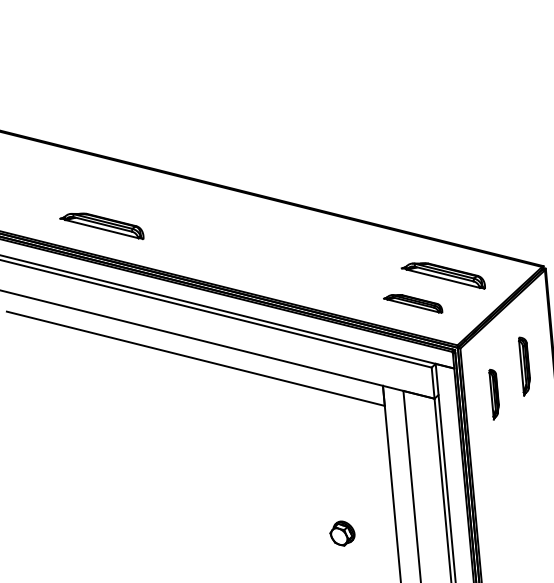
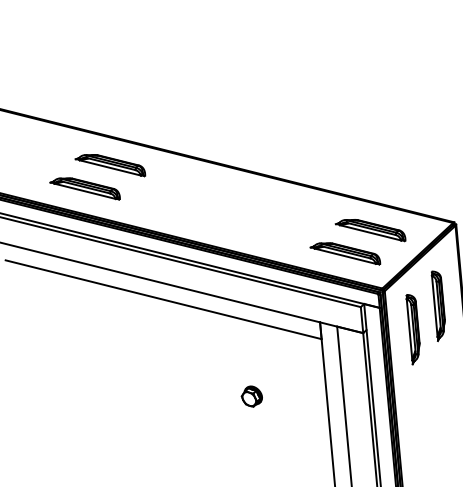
part: (131, 198) -> (109, 165), added
part: (412, 303) -> (344, 253), size x1.43
part: (524, 366) -> (438, 306), size x1.43
part: (493, 394) -> (412, 329), size x1.67
part: (342, 533) -> (251, 396), moved

